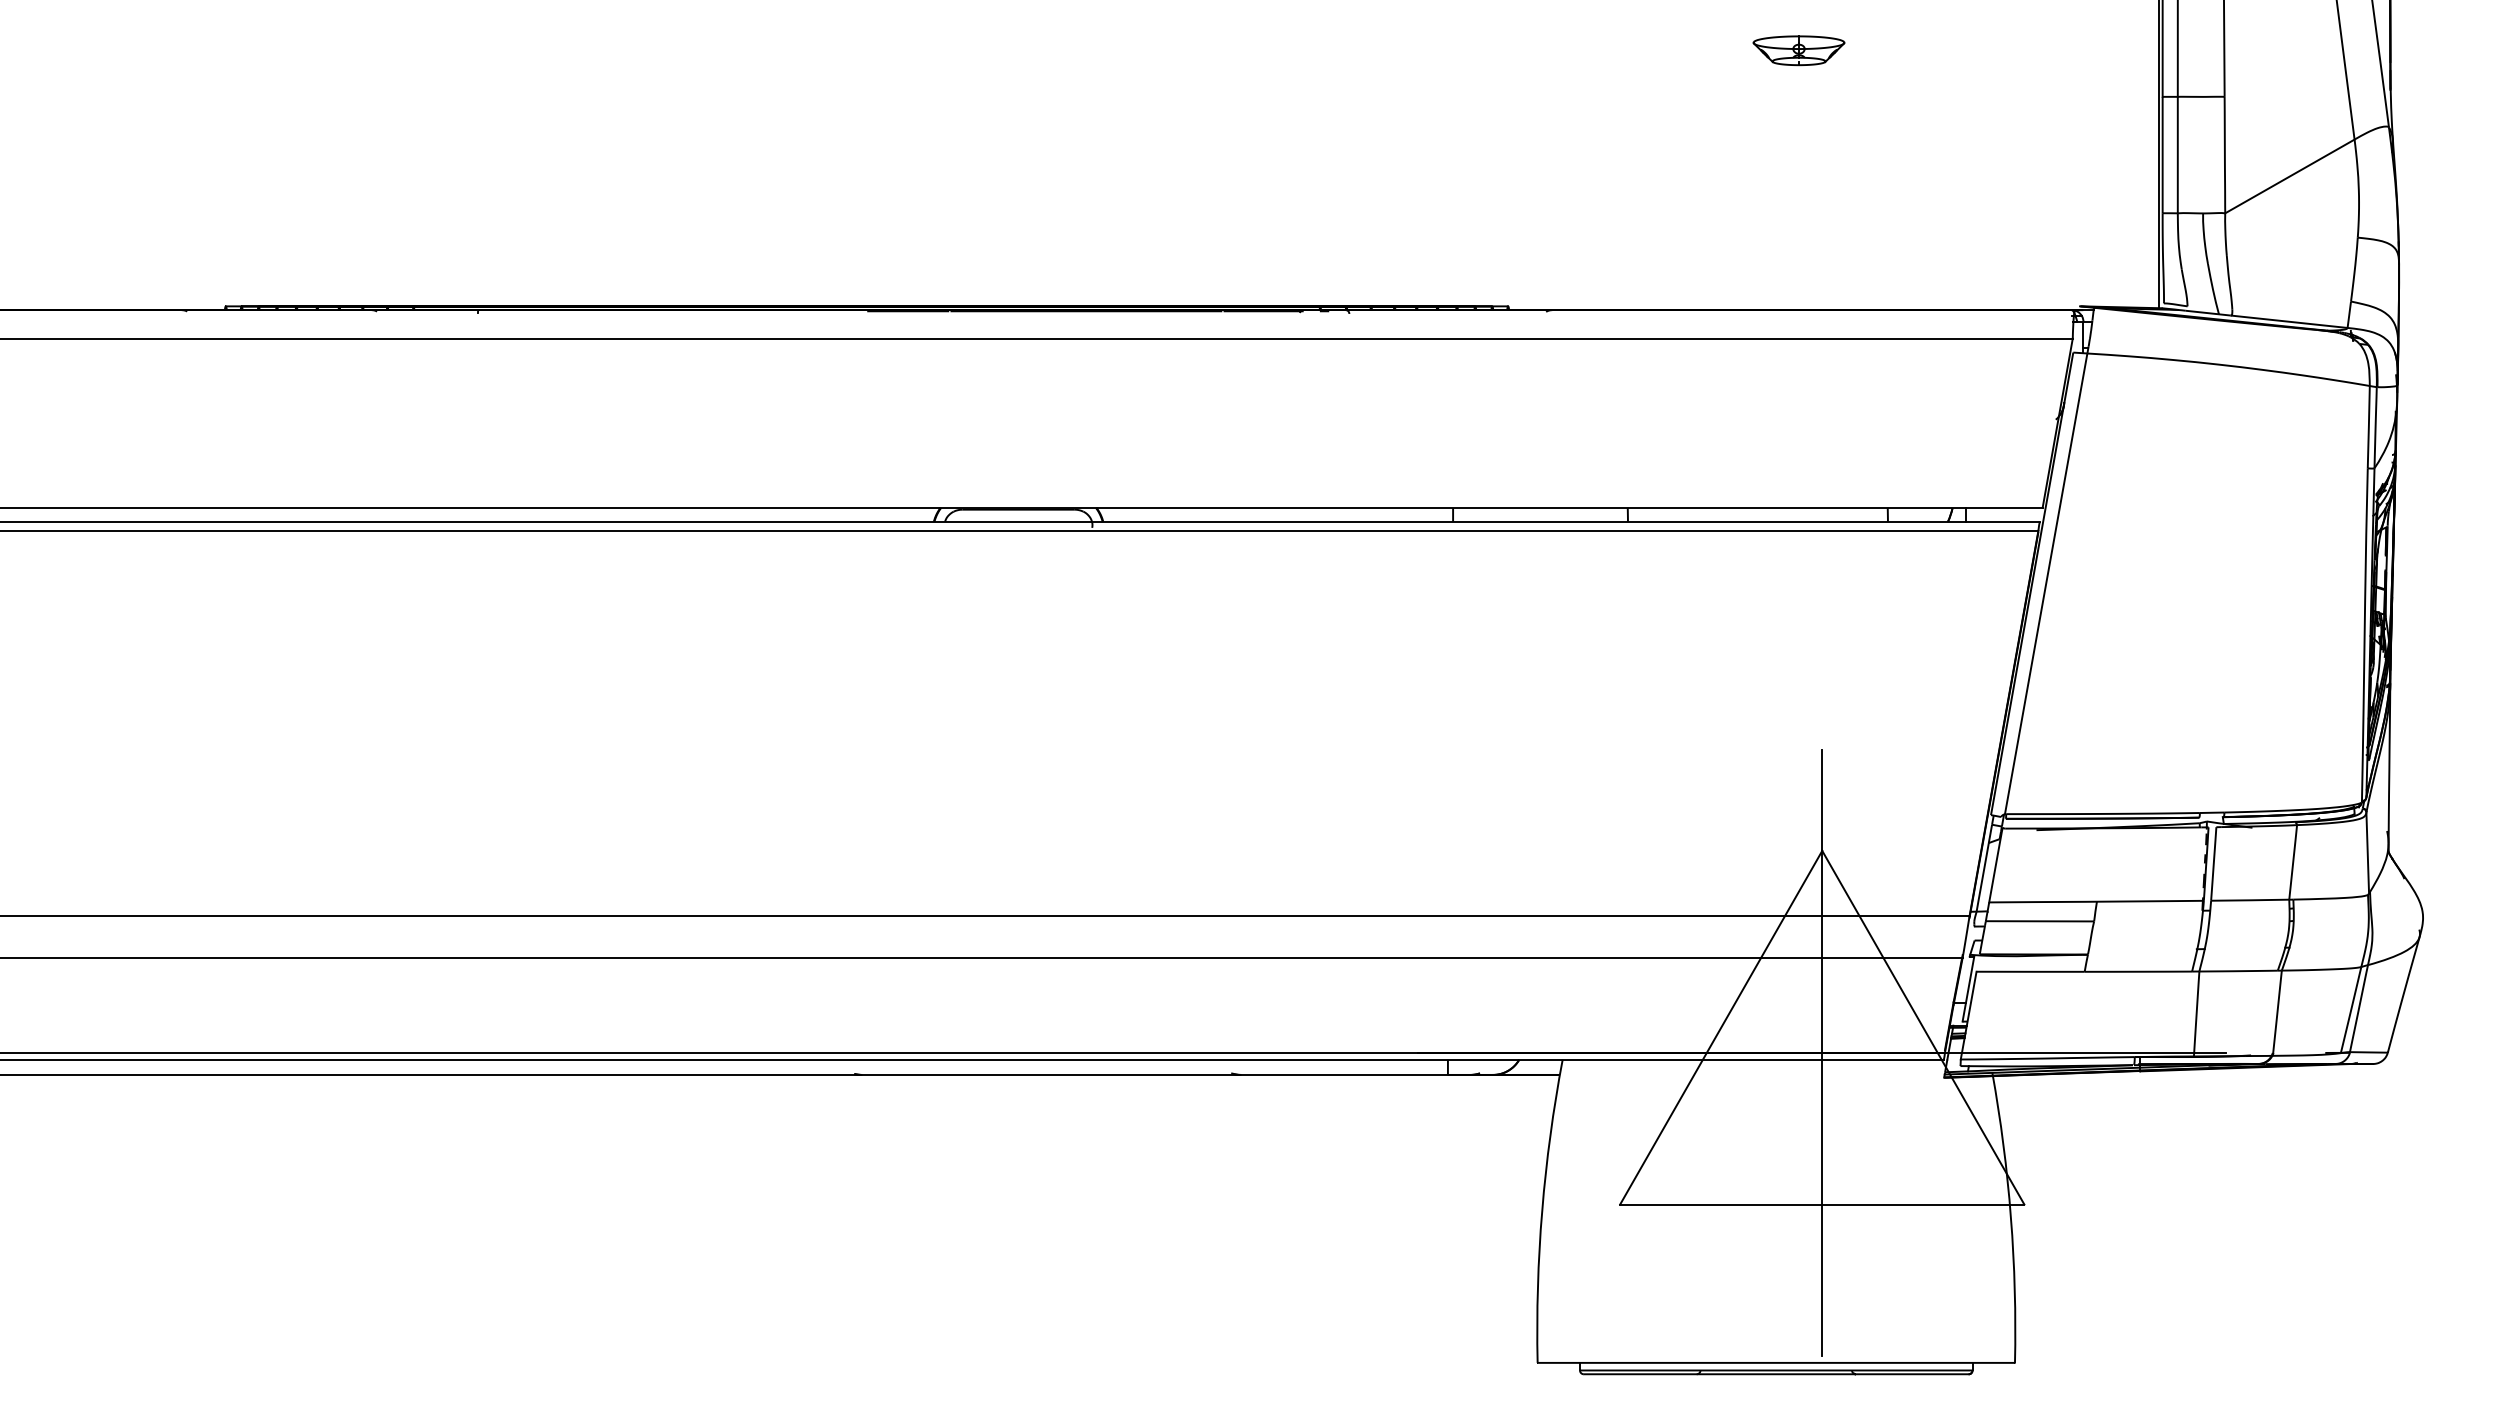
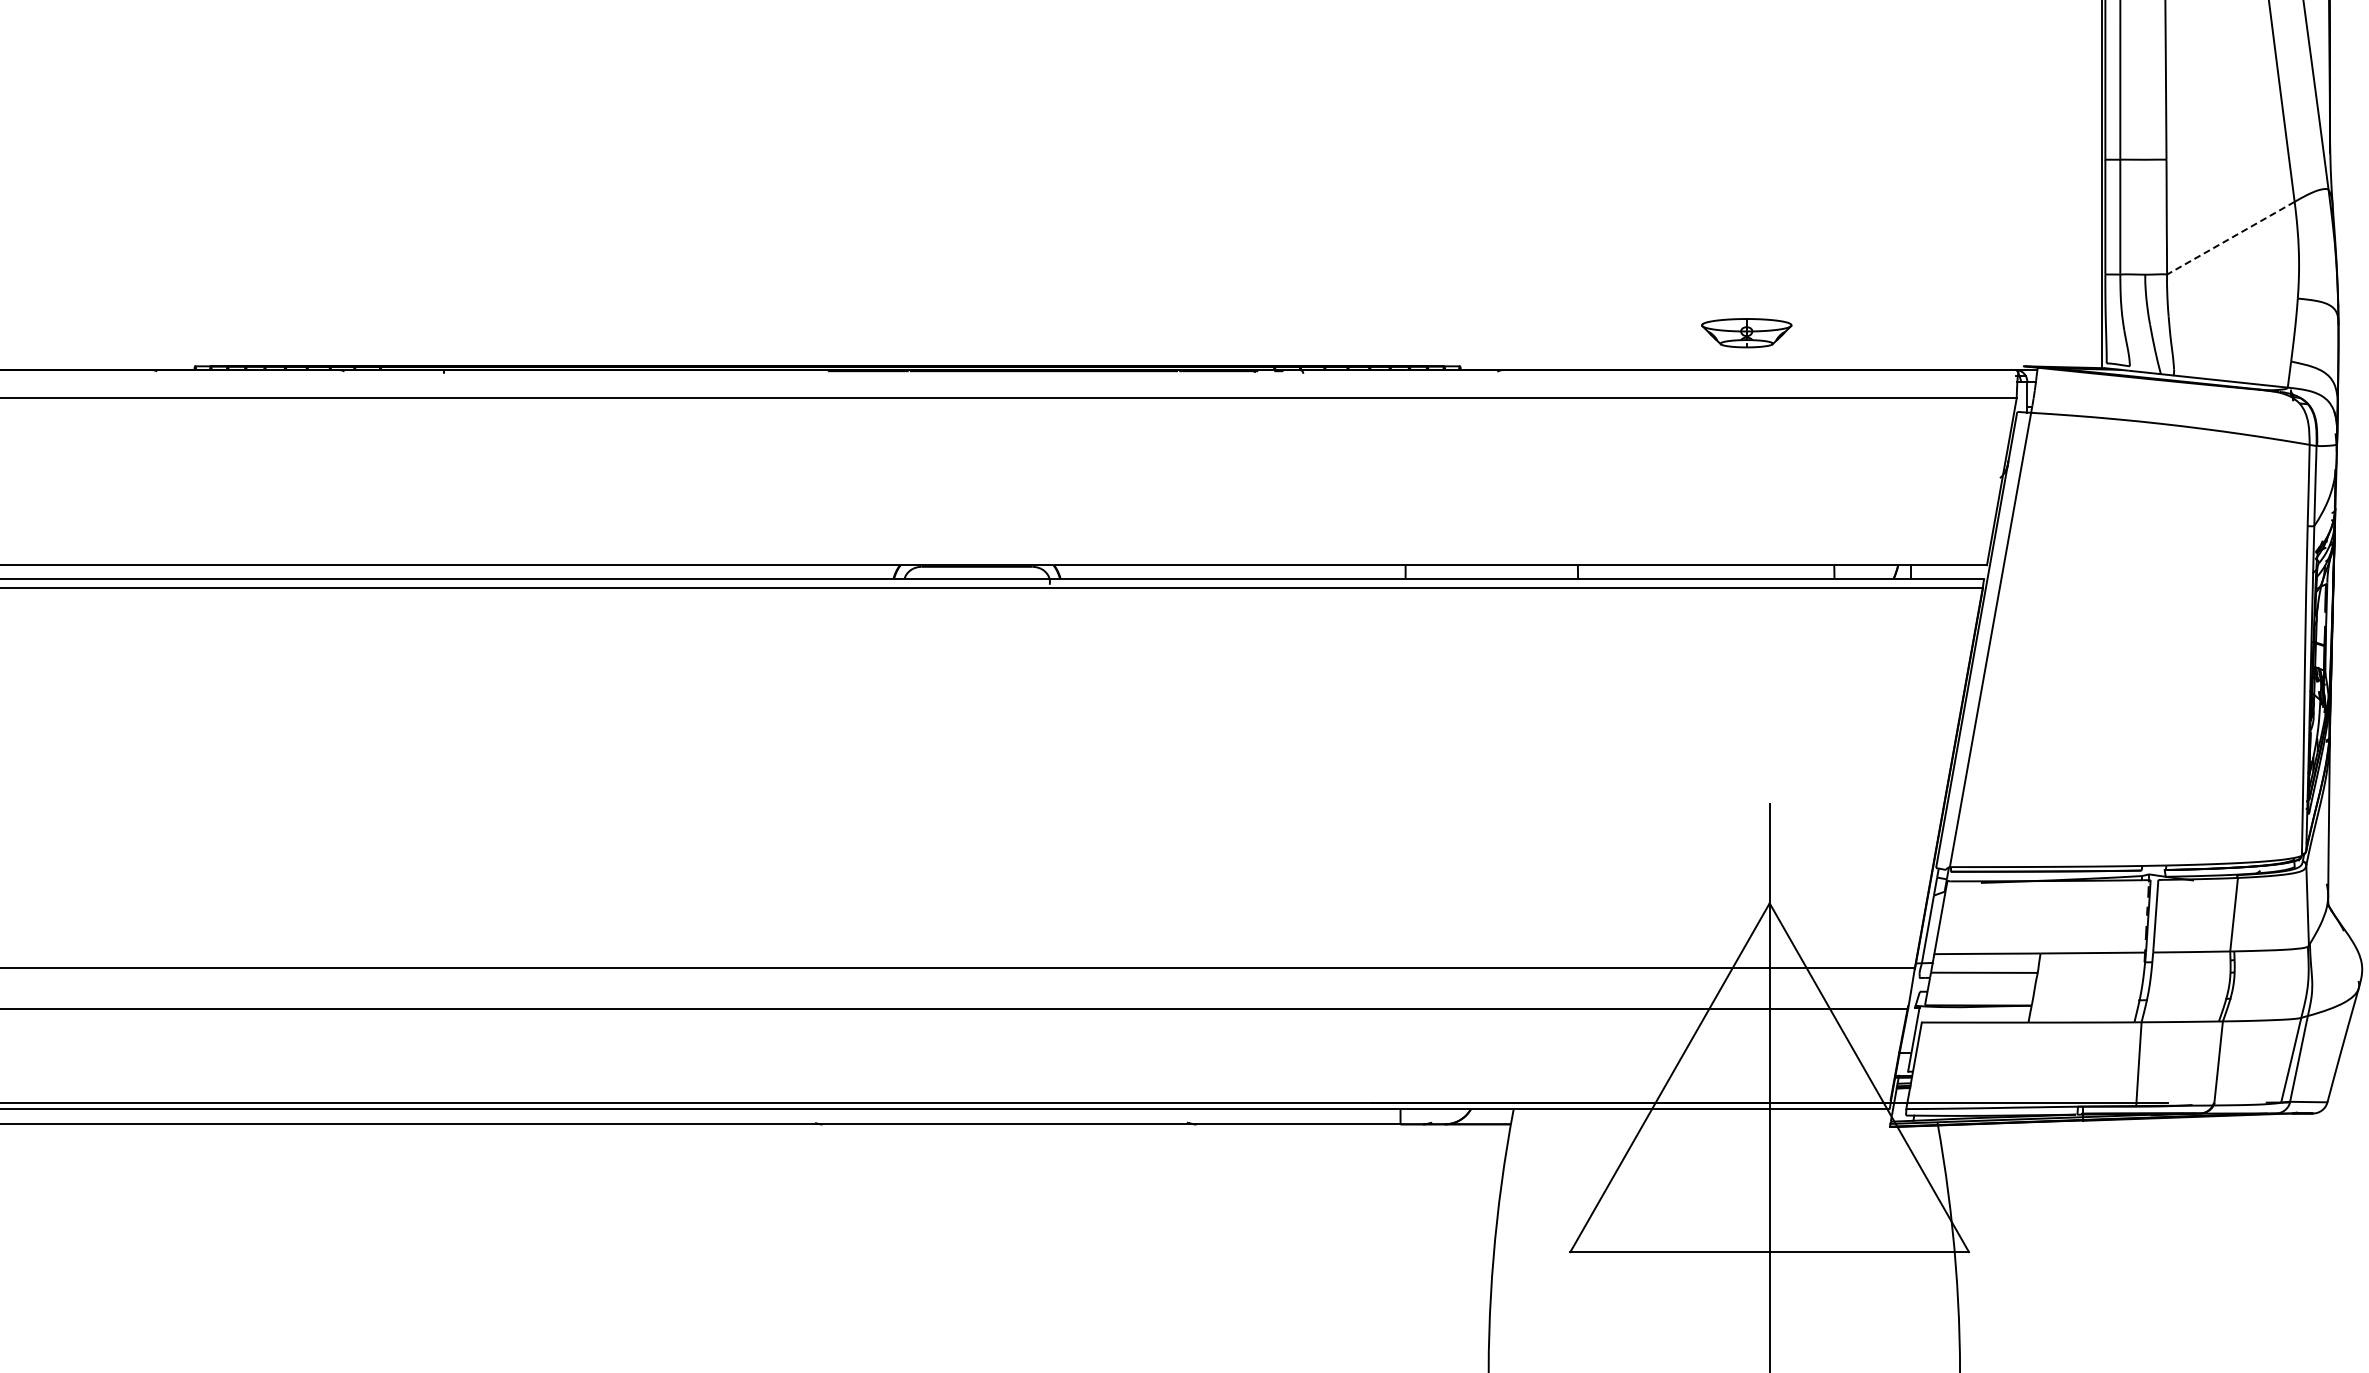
part: (1798, 50) -> (1746, 332), moved
line: (2289, 176) -> (2230, 238), solid -> dashed

